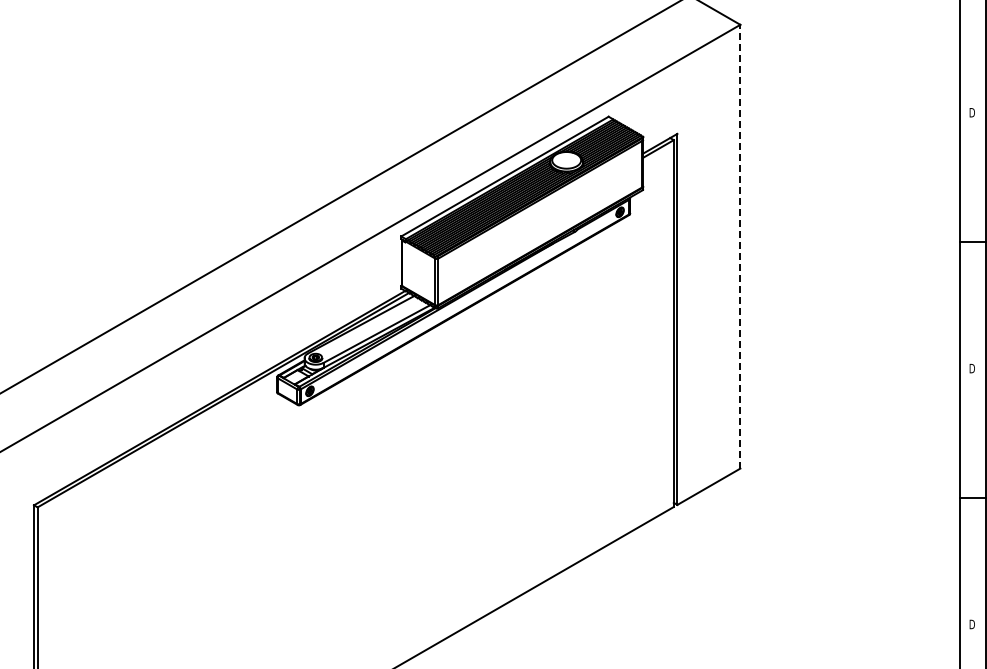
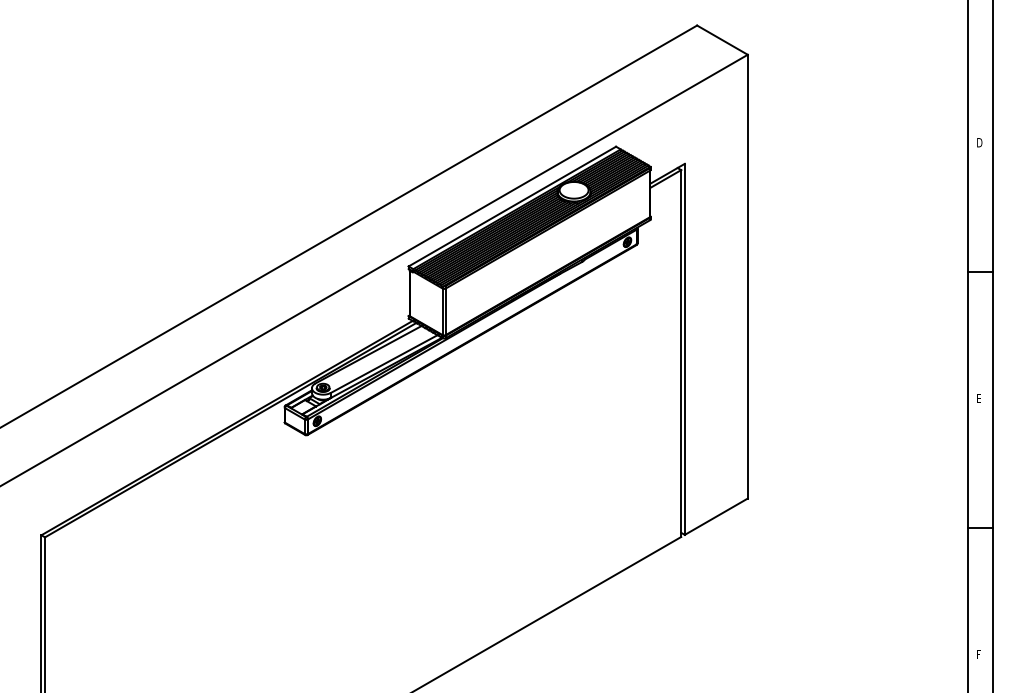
line: (740, 246) -> (747, 276), dashed -> solid
text: (972, 368) -> (979, 398), D -> E
text: (972, 624) -> (979, 654), D -> F

